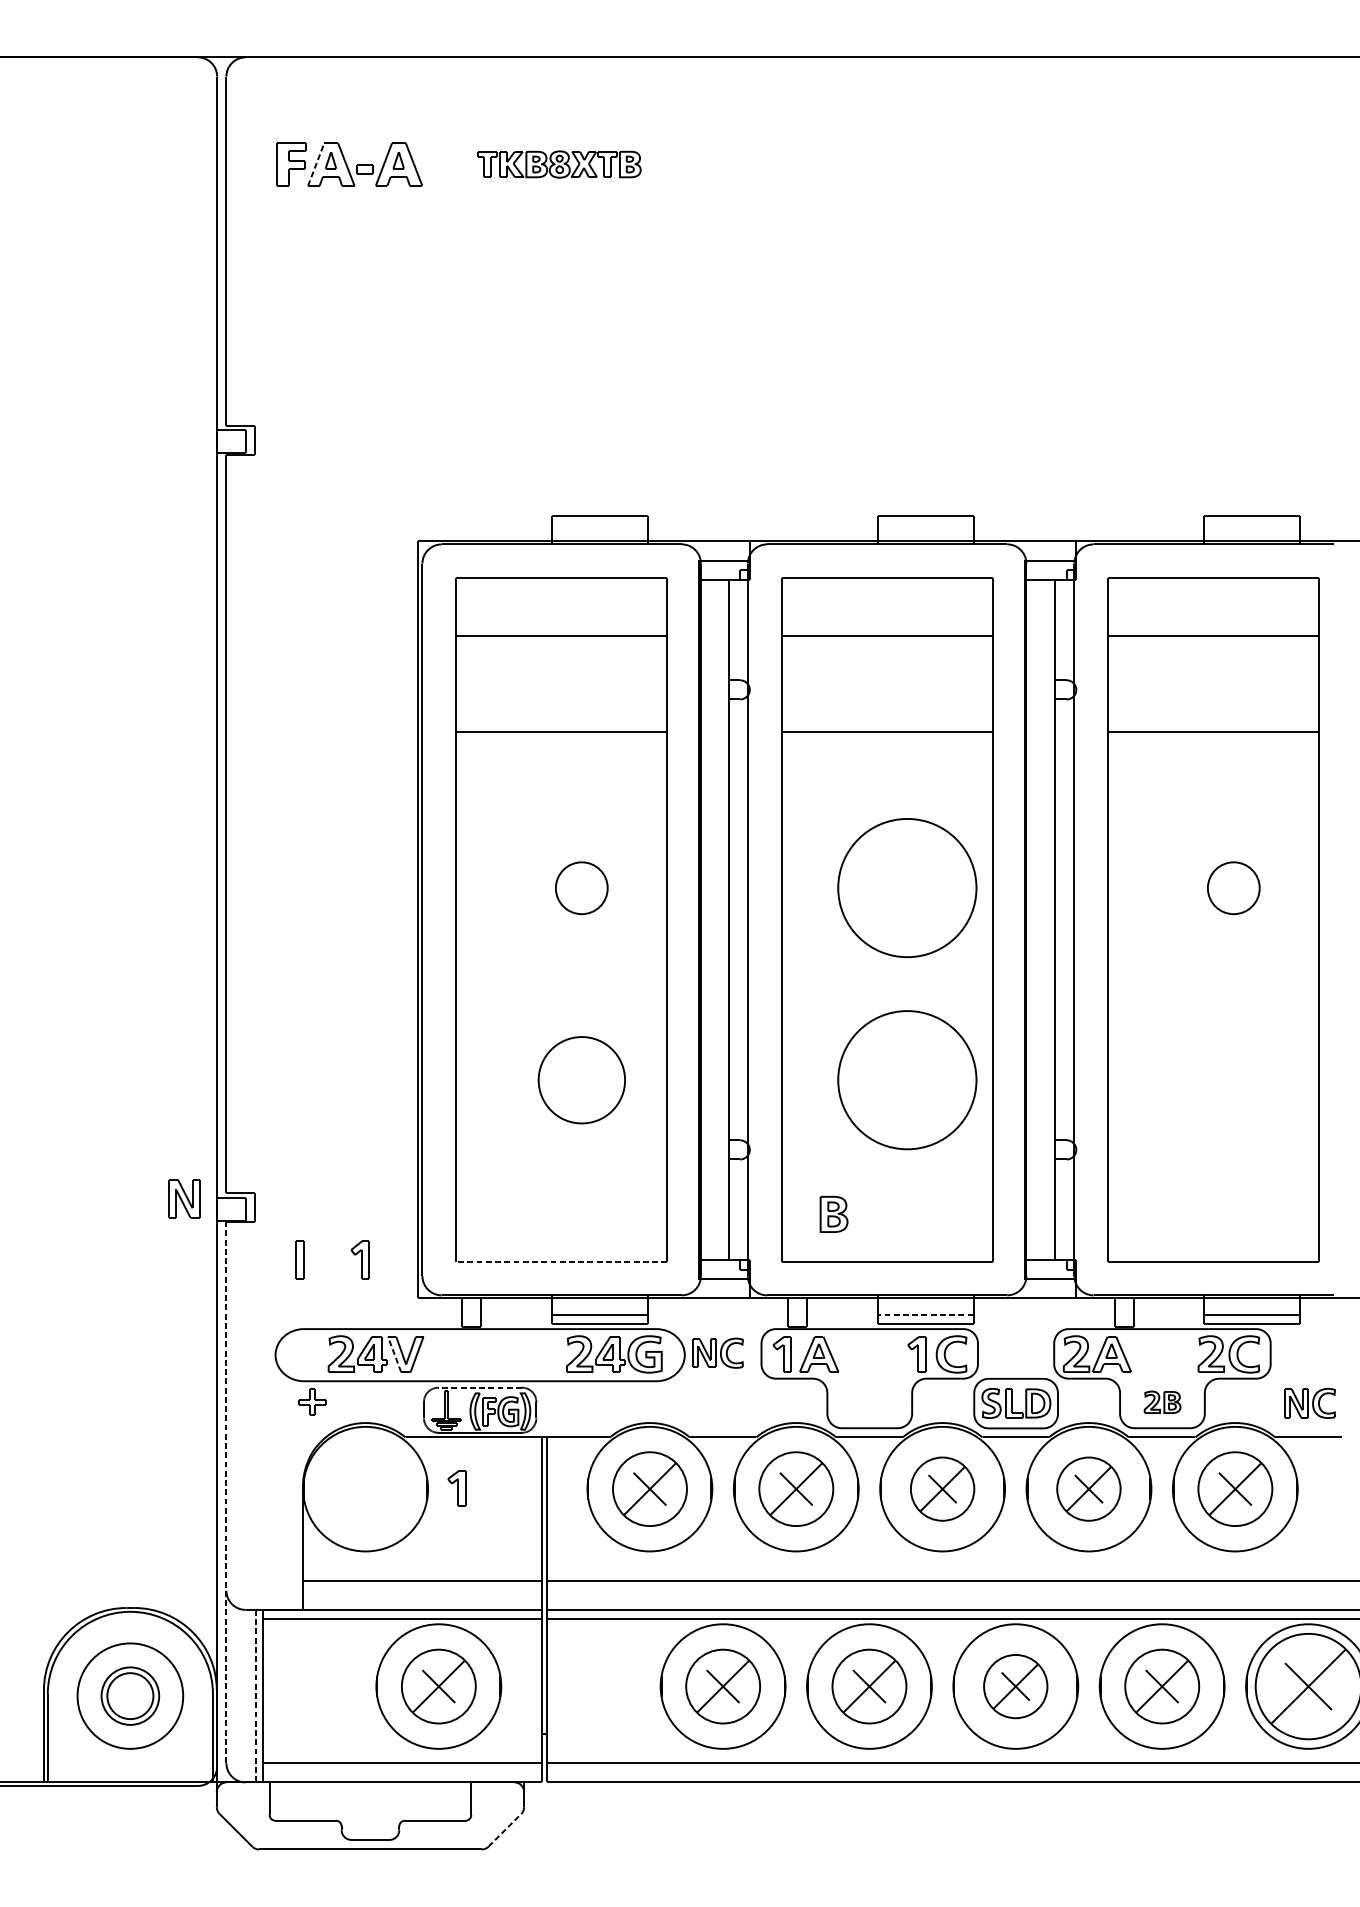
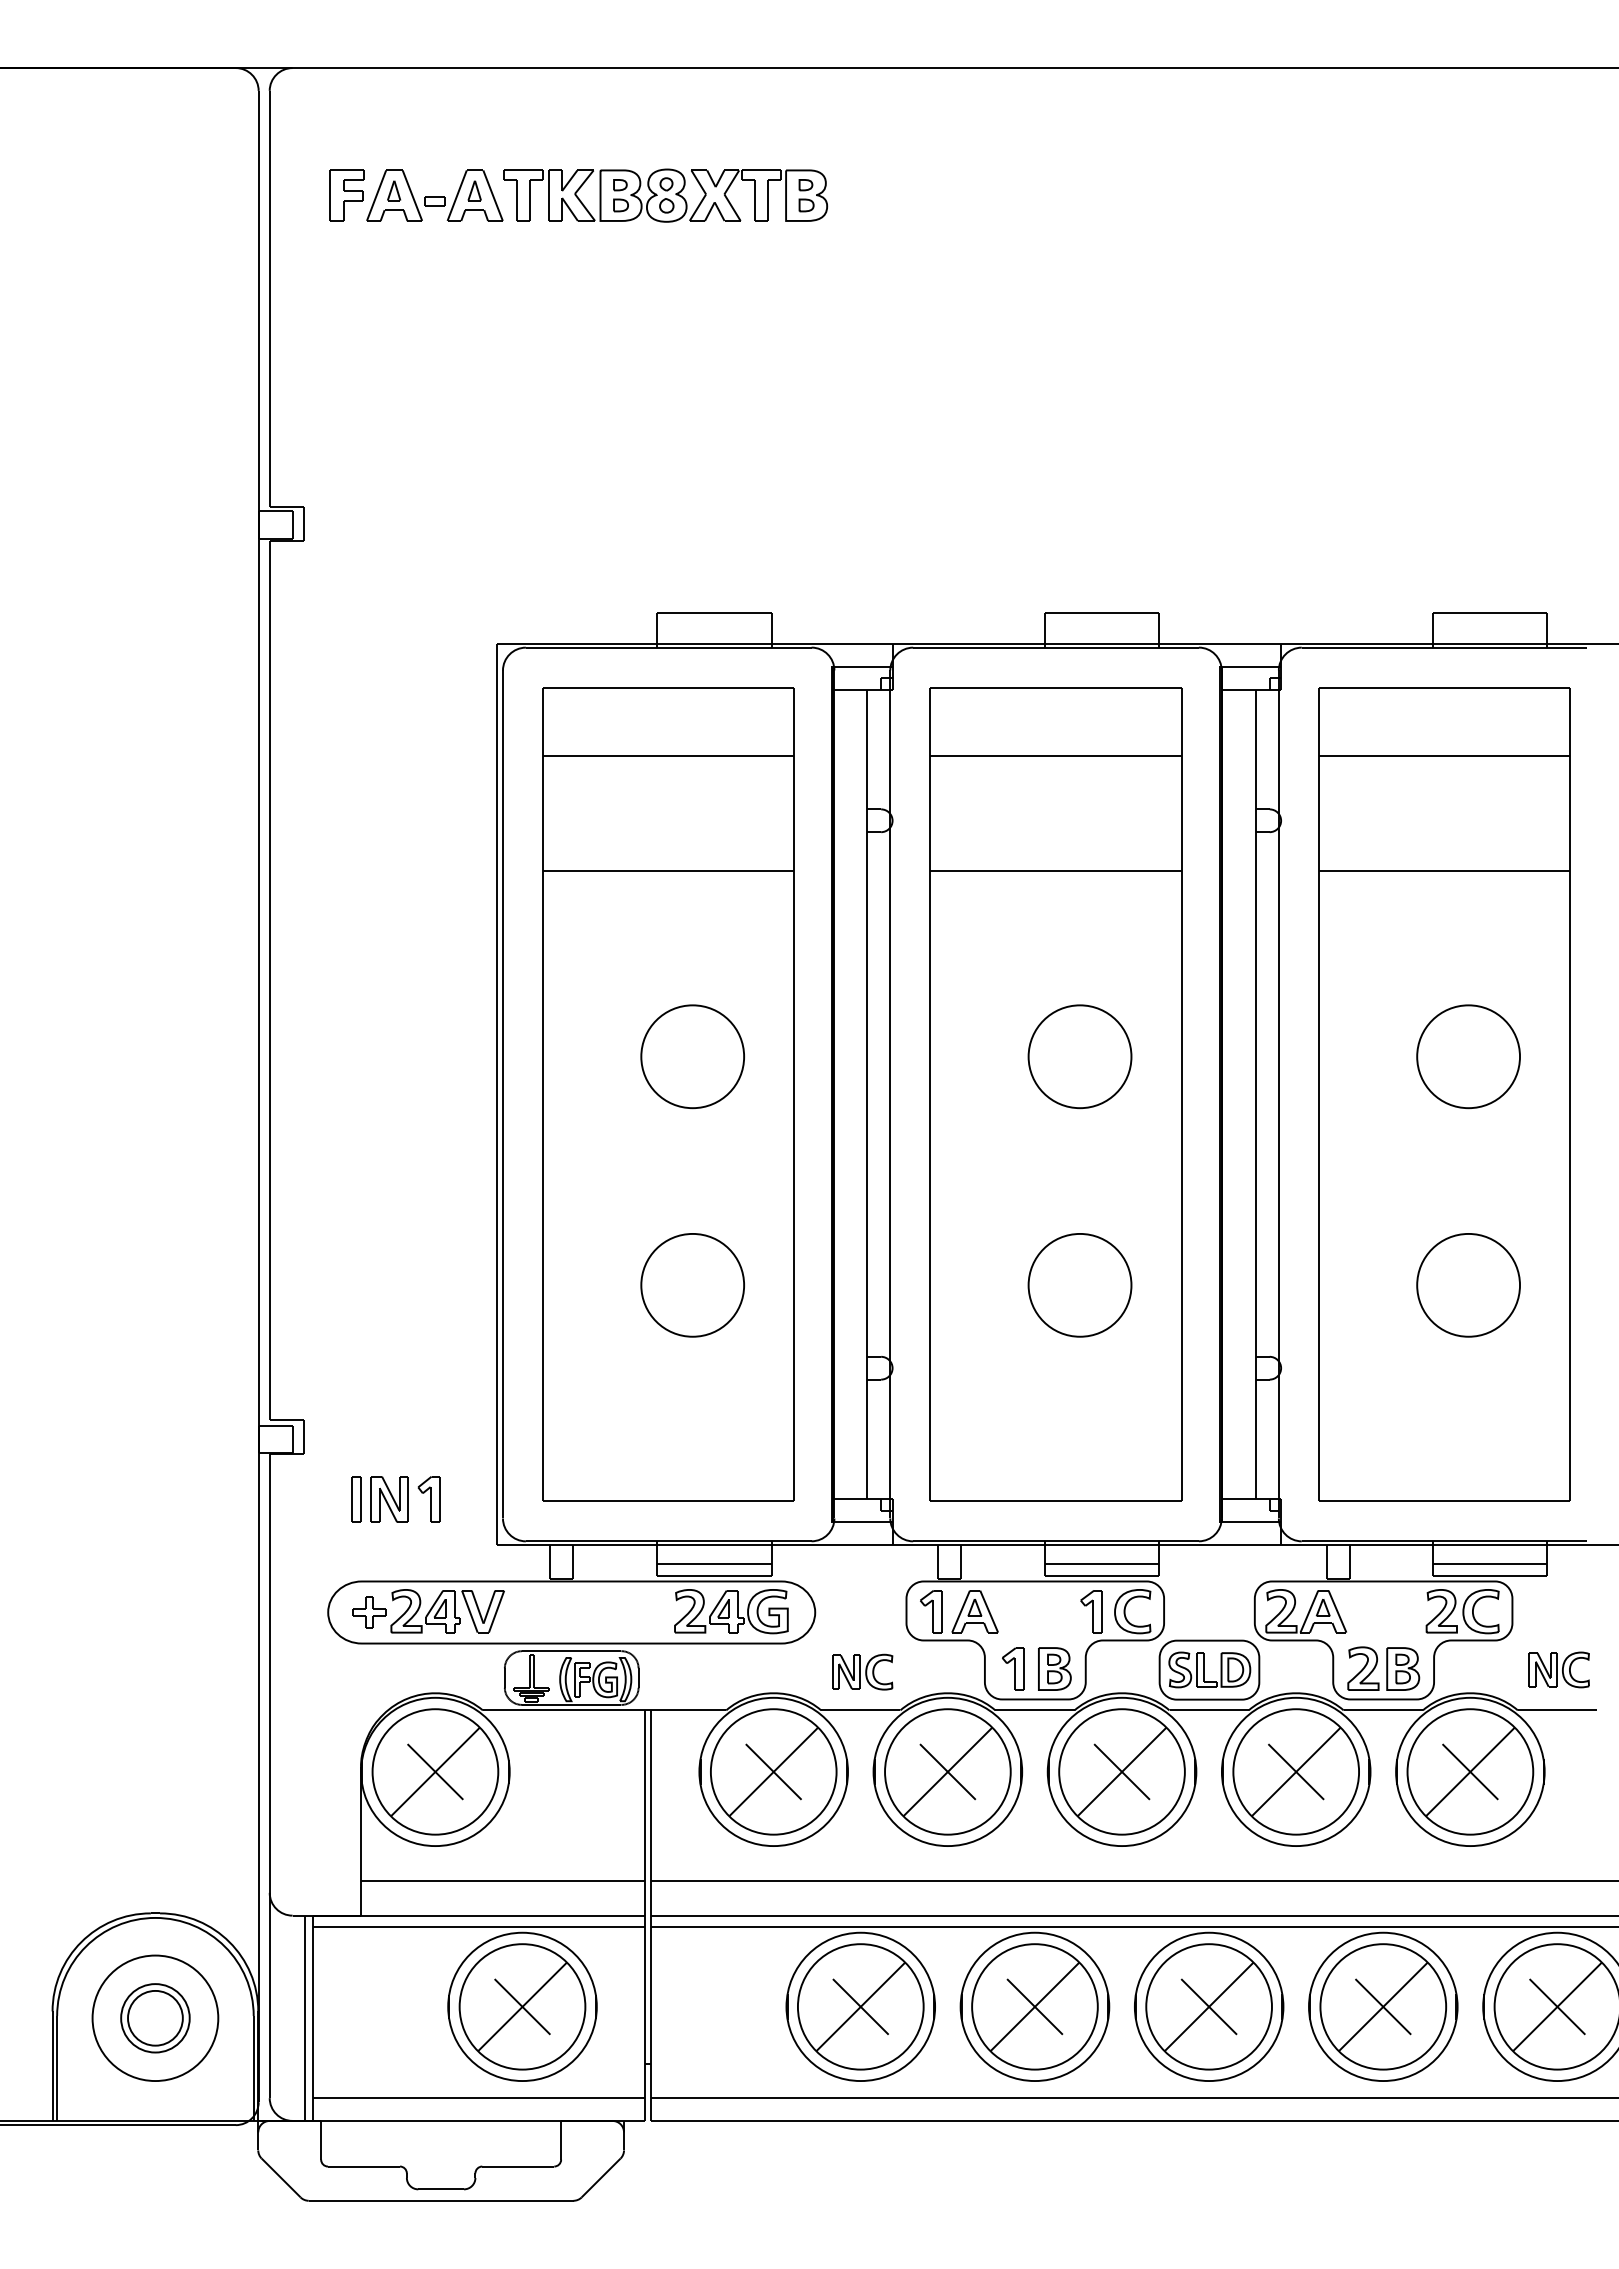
line: (316, 164) -> (376, 195), dashed -> solid
part: (558, 164) -> (665, 195), size x1.67
part: (581, 887) -> (692, 1056), size x1.67
part: (906, 887) -> (1079, 1056), size x0.62
part: (1233, 887) -> (1468, 1056), size x1.67
part: (906, 1080) -> (1079, 1285), size x0.62
part: (1233, 1080) -> (1468, 1285), added
part: (184, 1198) -> (389, 1499), moved
part: (833, 1213) -> (1054, 1668), moved
line: (561, 1261) -> (668, 1501), dashed -> solid
line: (925, 1314) -> (1101, 1564), dashed -> solid
part: (717, 1352) -> (862, 1671), moved
line: (394, 1354) -> (469, 1611), dashed -> solid
line: (480, 1387) -> (571, 1651), dashed -> solid
part: (312, 1402) -> (369, 1612), moved
part: (1162, 1402) -> (1383, 1668), size x1.67
part: (457, 1487) -> (1013, 1668), moved
part: (365, 1488) -> (435, 1771), added
part: (649, 1488) -> (773, 1771), size x1.43
part: (795, 1488) -> (947, 1771), size x1.43
part: (942, 1488) -> (1121, 1771), size x1.67
part: (1088, 1488) -> (1295, 1771), size x1.67
part: (1235, 1488) -> (1470, 1771), size x1.43
line: (226, 1492) -> (269, 1775), dashed -> solid
part: (438, 1686) -> (522, 2006), size x1.43
part: (722, 1686) -> (860, 2006), size x1.43
part: (869, 1686) -> (1034, 2006), size x1.43
part: (1015, 1686) -> (1208, 2006), size x1.67
part: (1162, 1686) -> (1383, 2006), size x1.43
line: (255, 1696) -> (304, 2018), dashed -> solid
line: (505, 1829) -> (601, 2177), dashed -> solid

